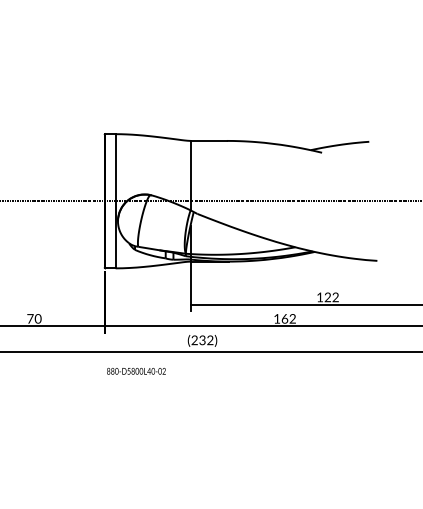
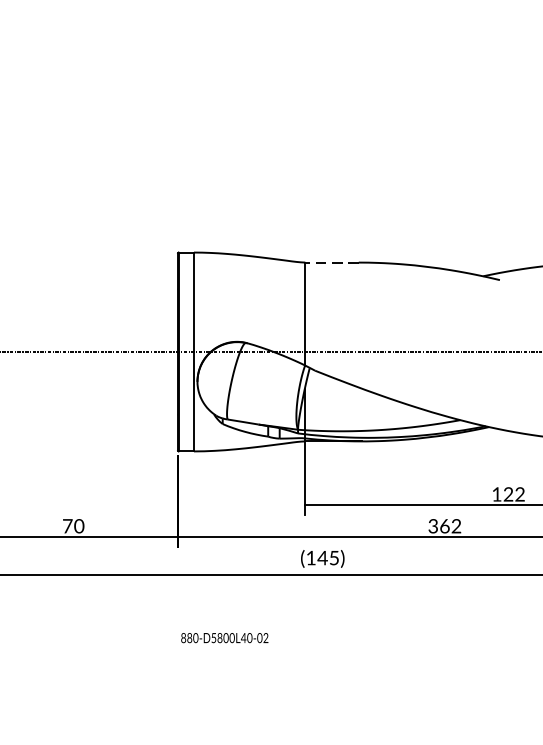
line: (208, 140) -> (331, 261), solid -> dashed
text: (277, 318) -> (433, 525), 162 -> 362
text: (202, 340) -> (322, 558), (232) -> (145)
text: (136, 371) -> (224, 638), moved

